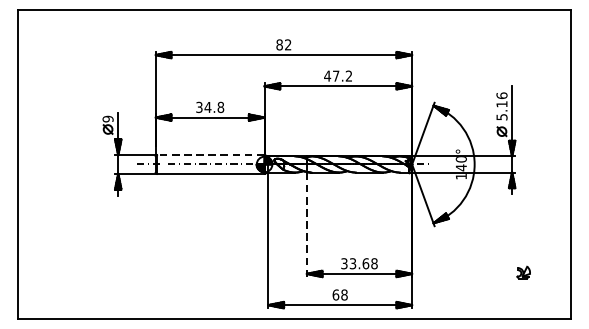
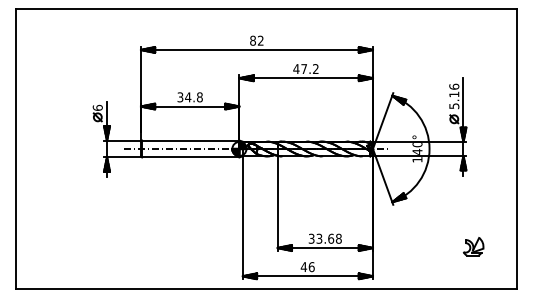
text: (107, 118) -> (97, 107), 9 -> 6
line: (210, 155) -> (190, 140), dashed -> solid
line: (306, 225) -> (277, 204), dashed -> solid
part: (523, 272) -> (473, 246), size x1.67
text: (339, 295) -> (307, 267), 68 -> 46

